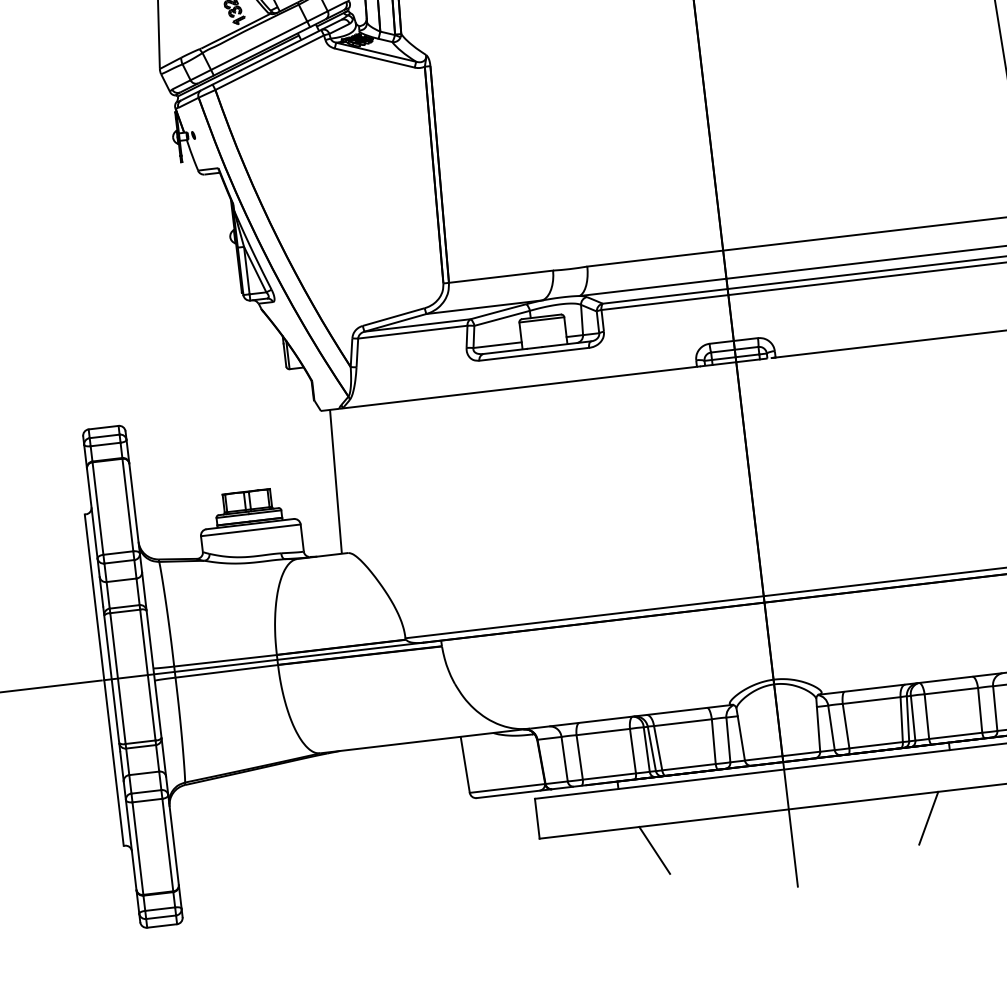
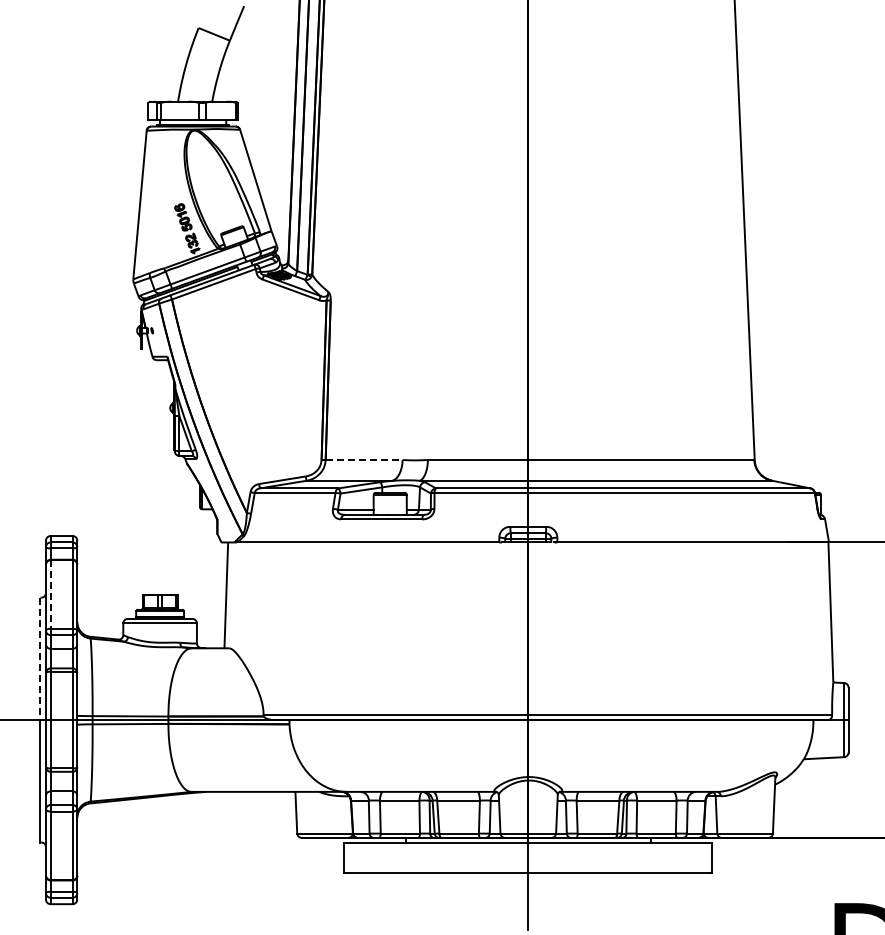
line: (501, 277) -> (364, 460), solid -> dashed
line: (97, 508) -> (50, 594), solid -> dashed
line: (94, 598) -> (40, 659), solid -> dashed
line: (928, 817) -> (629, 890), removed
line: (653, 849) -> (426, 890), removed

